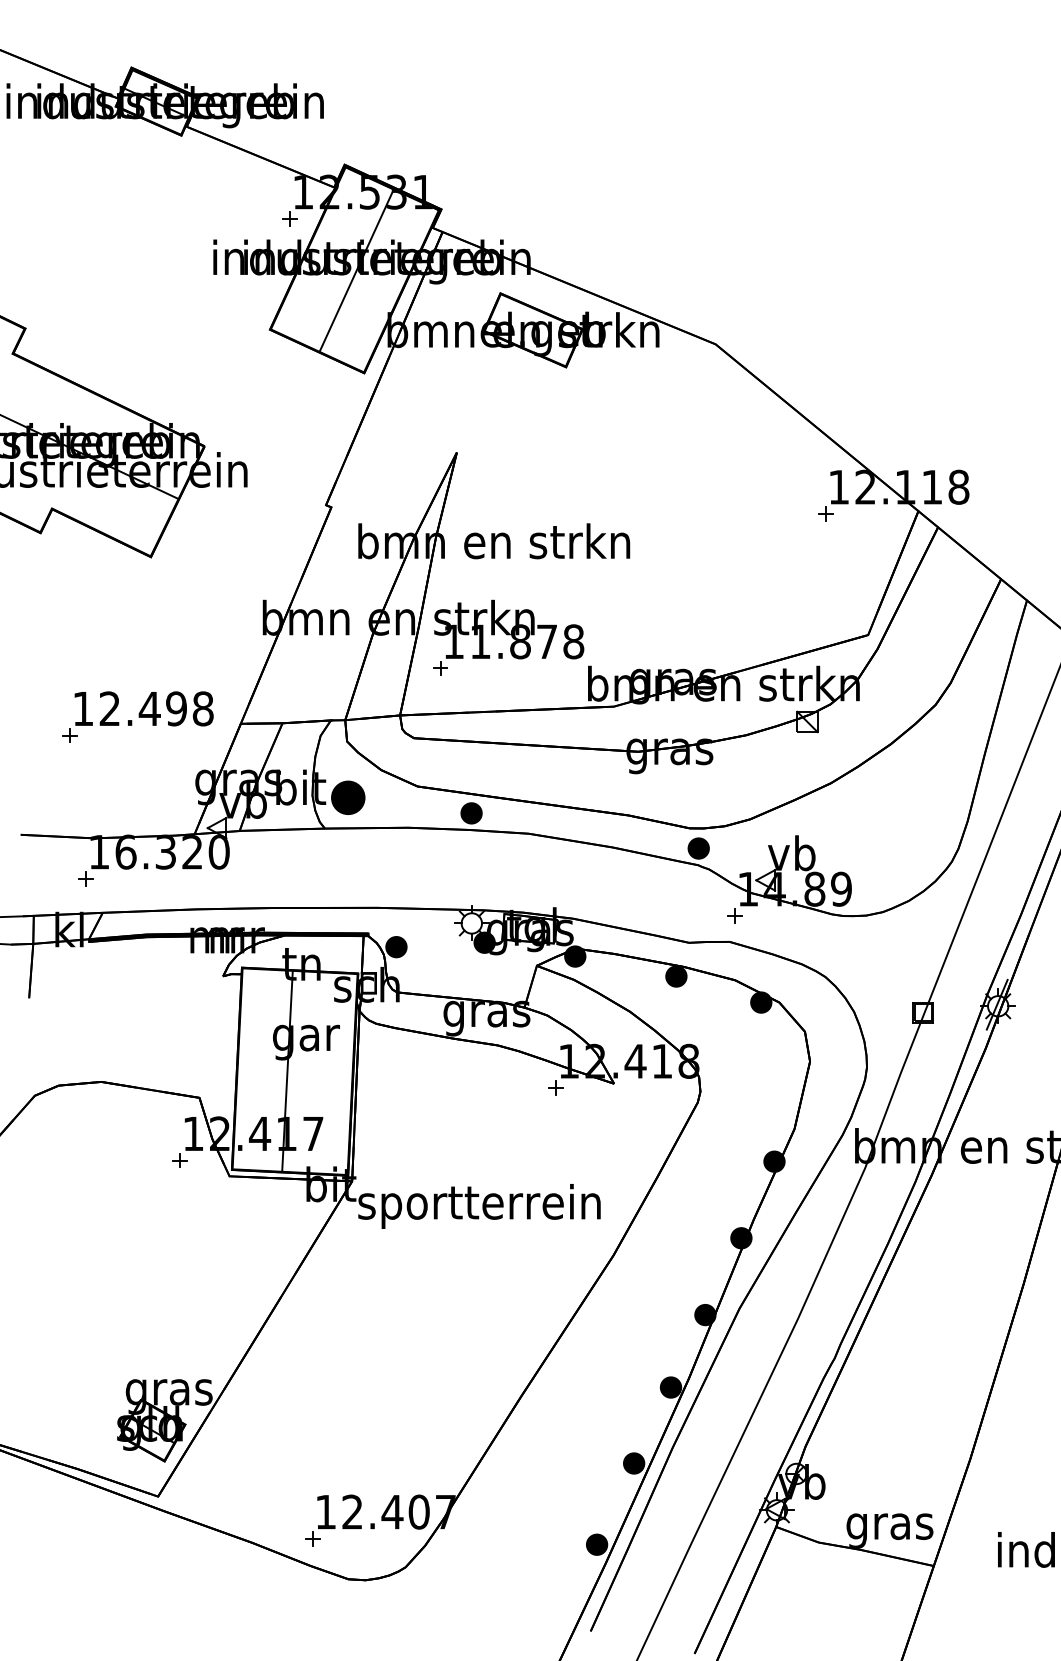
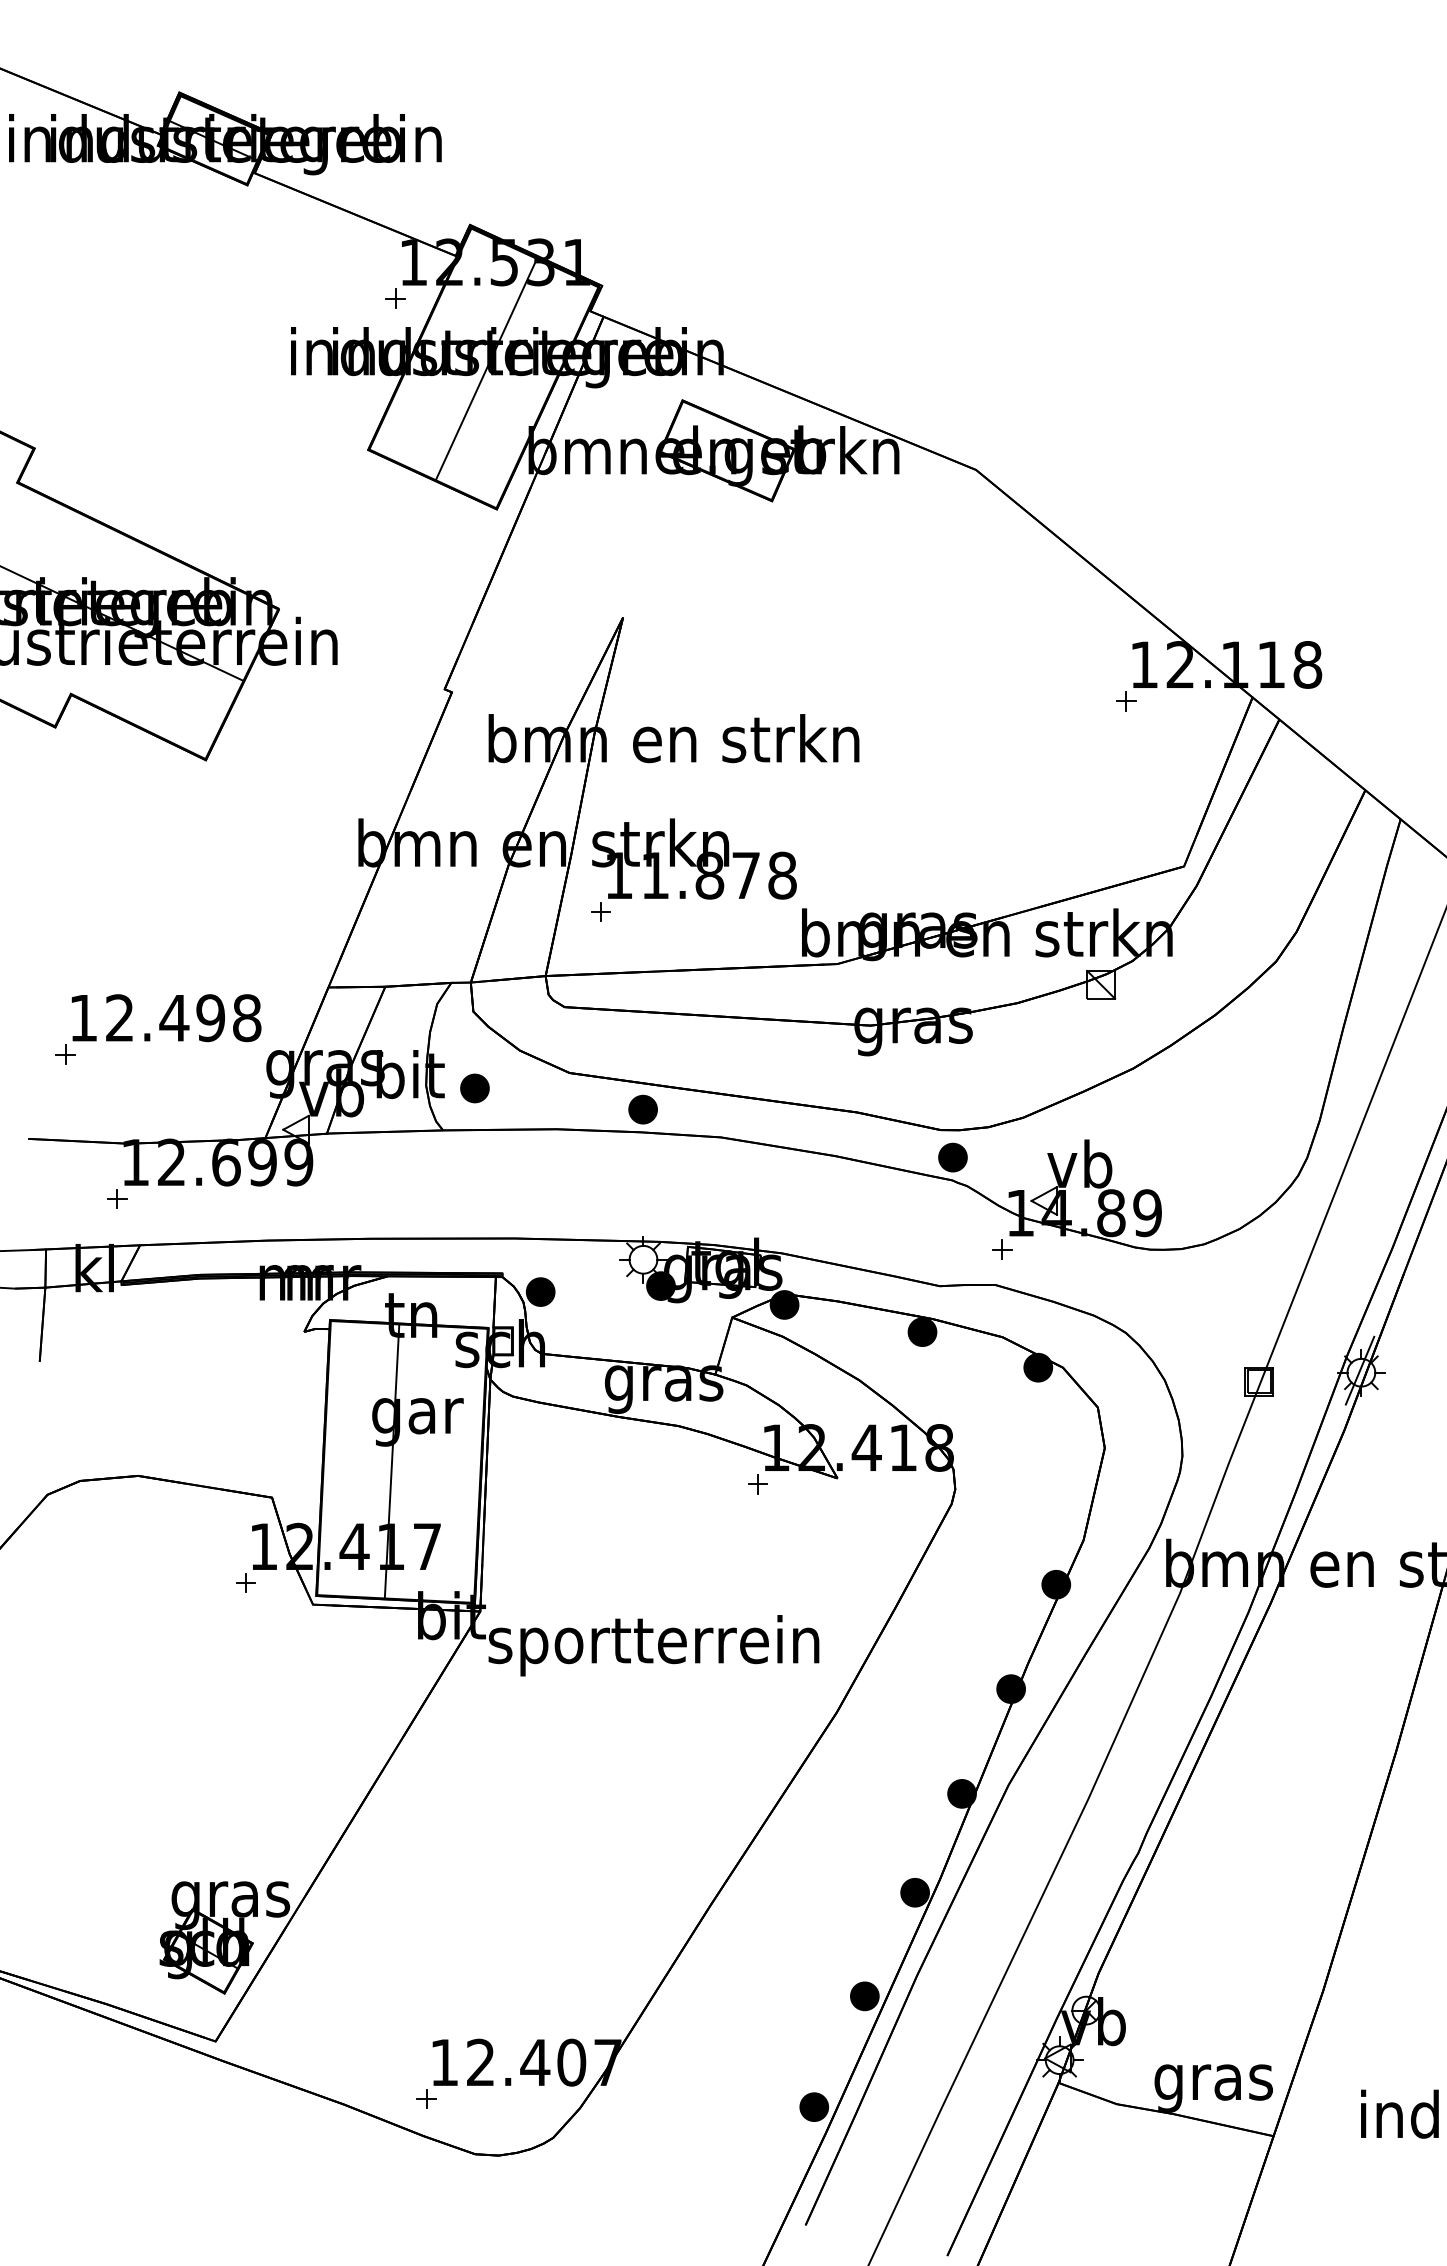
part: (138, 717) -> (158, 1029), moved
part: (347, 797) -> (474, 1088), size x0.62
text: (172, 852) -> (235, 1162), 16.320 -> 12.699

